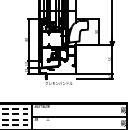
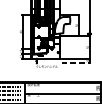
line: (95, 79) -> (76, 63), solid -> dashed

